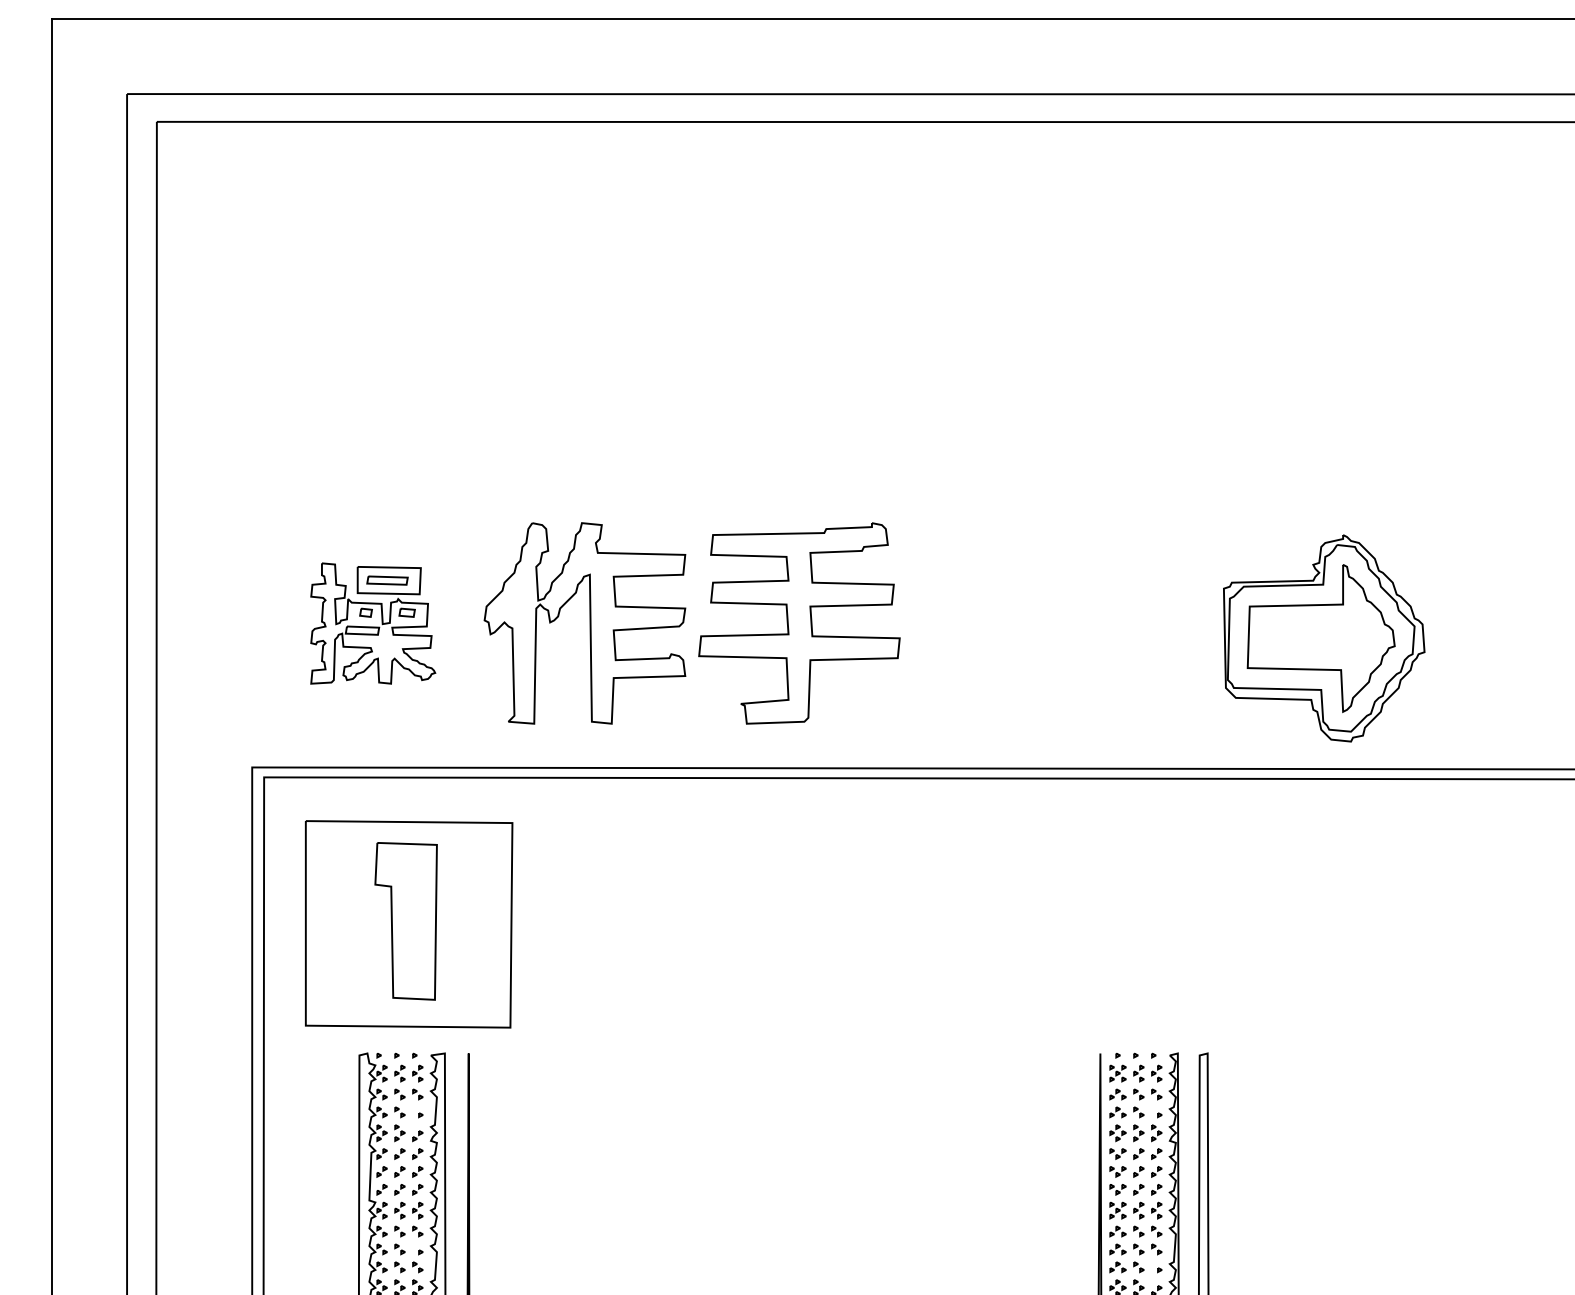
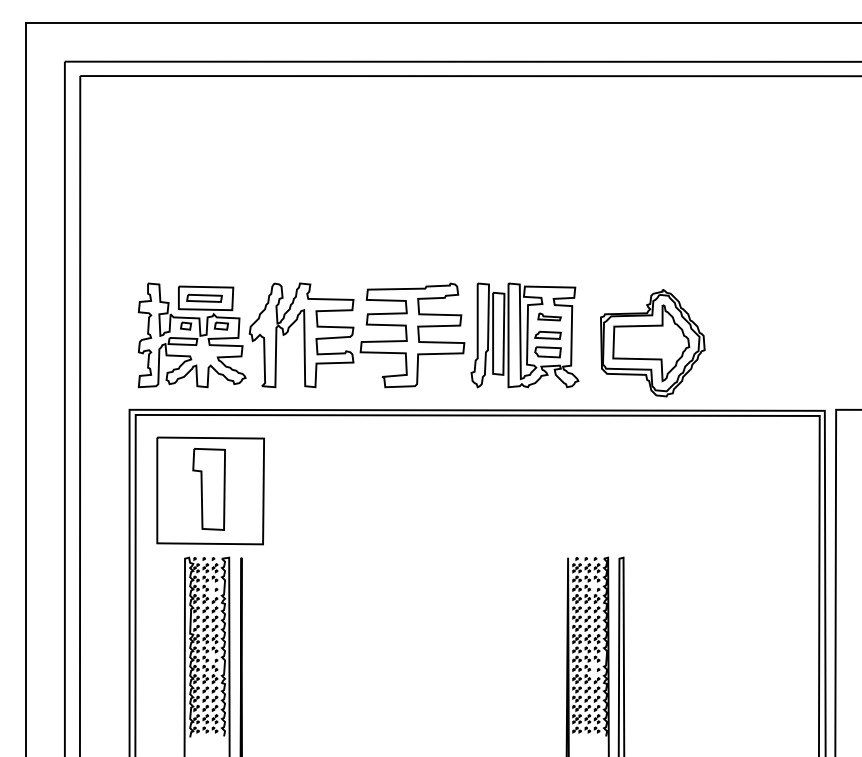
part: (371, 623) -> (191, 335), size x1.67
part: (1016, 623) -> (524, 335), added
part: (1323, 639) -> (652, 343), moved

